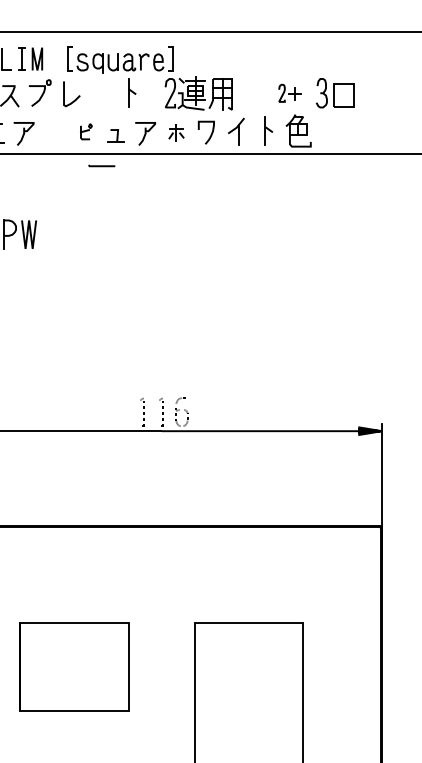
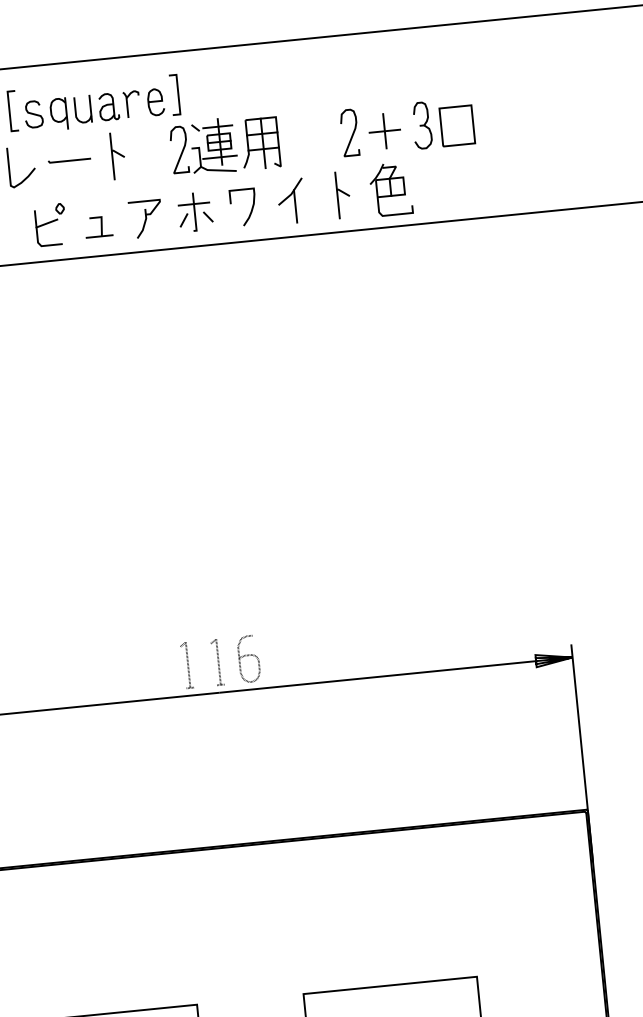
part: (289, 93) -> (370, 131), size x1.67
part: (86, 131) -> (51, 224), size x1.67
part: (176, 132) -> (195, 211), size x1.43
line: (101, 165) -> (68, 159), moved

